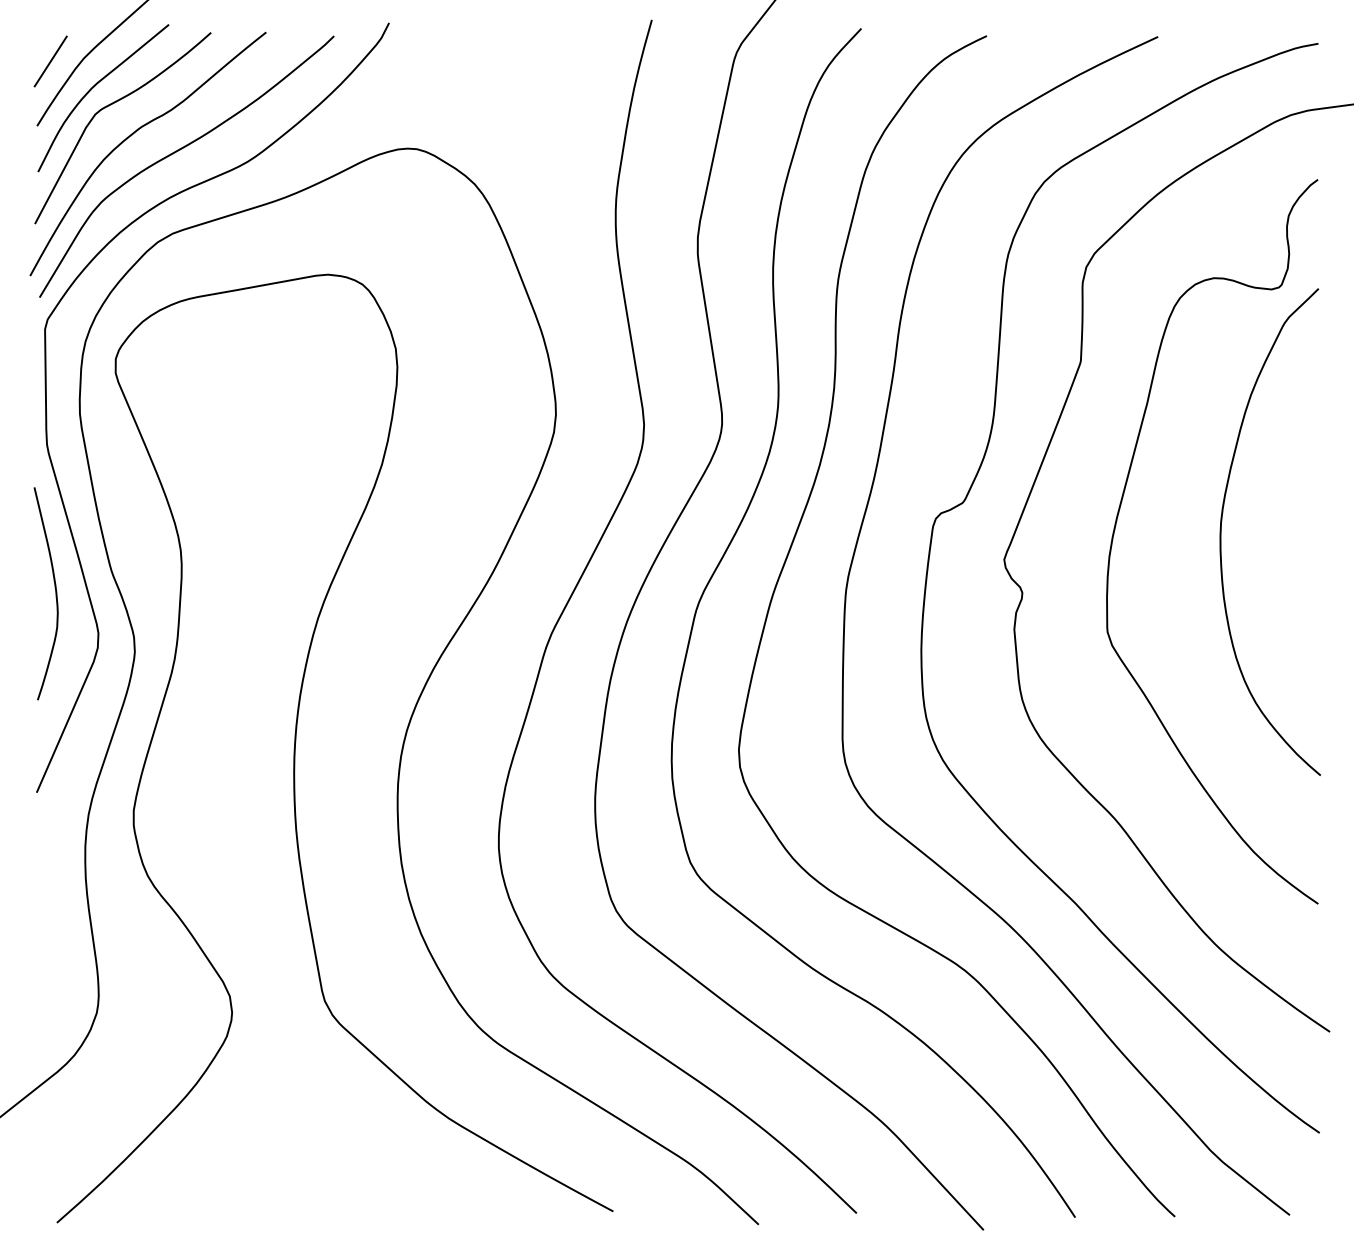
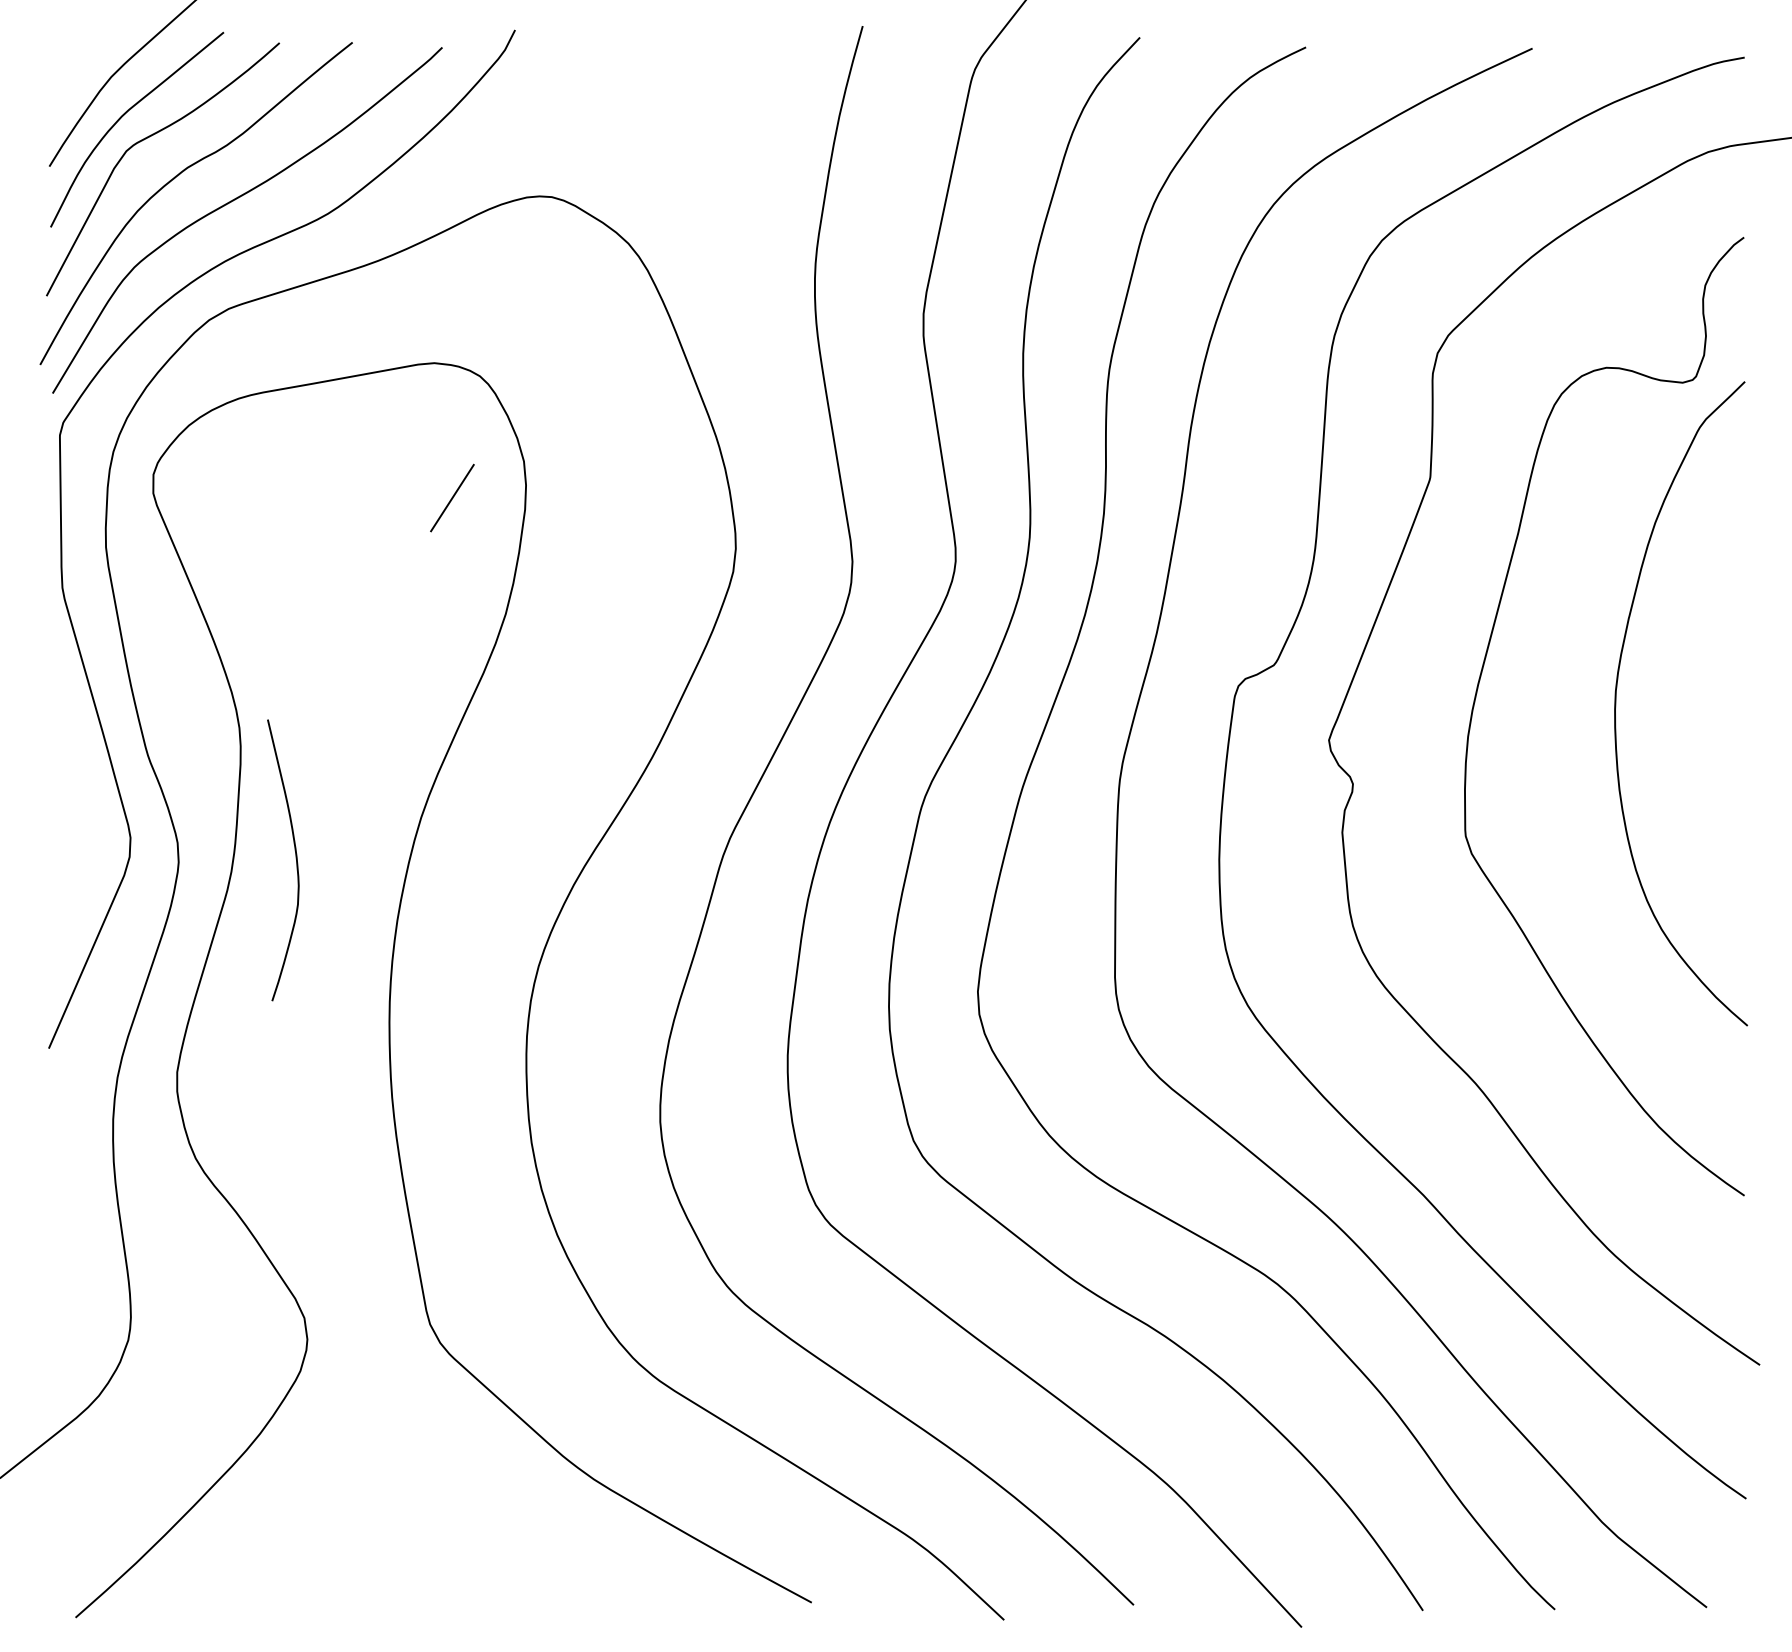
line: (50, 61) -> (452, 497), moved
curve: (55, 592) -> (295, 858), moved

